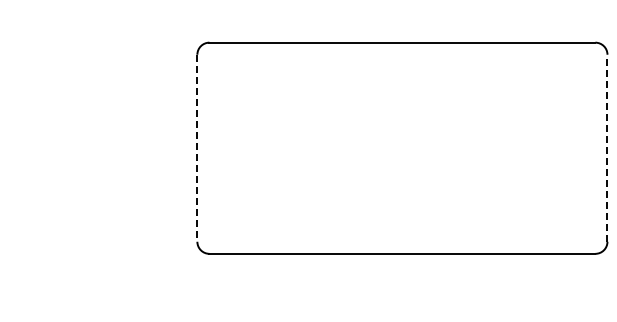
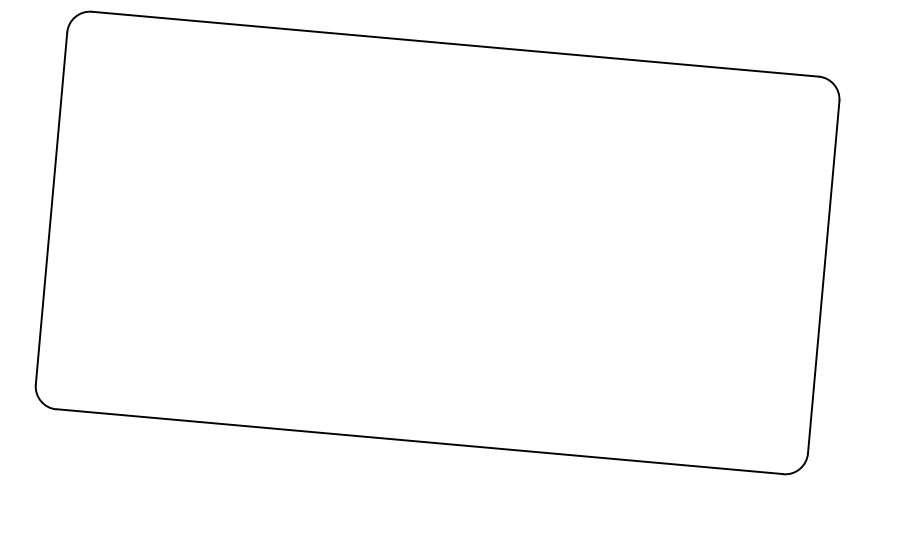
line: (197, 148) -> (51, 209), dashed -> solid
line: (607, 148) -> (823, 277), dashed -> solid

